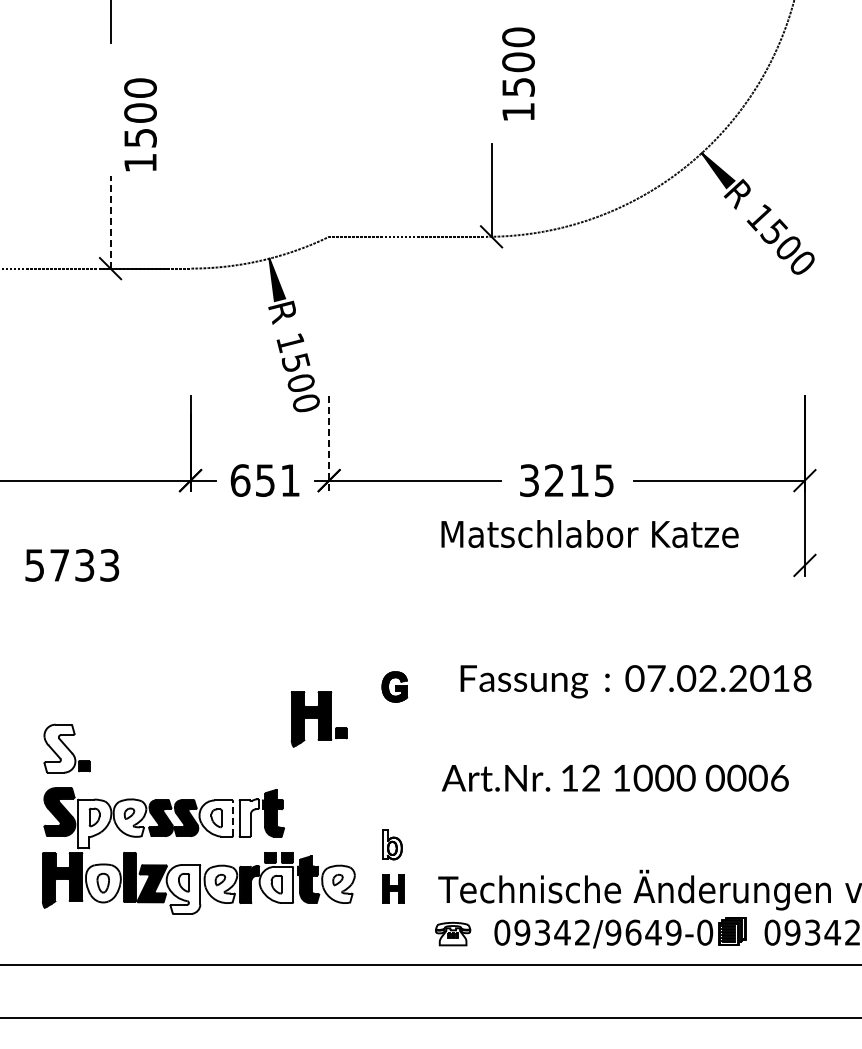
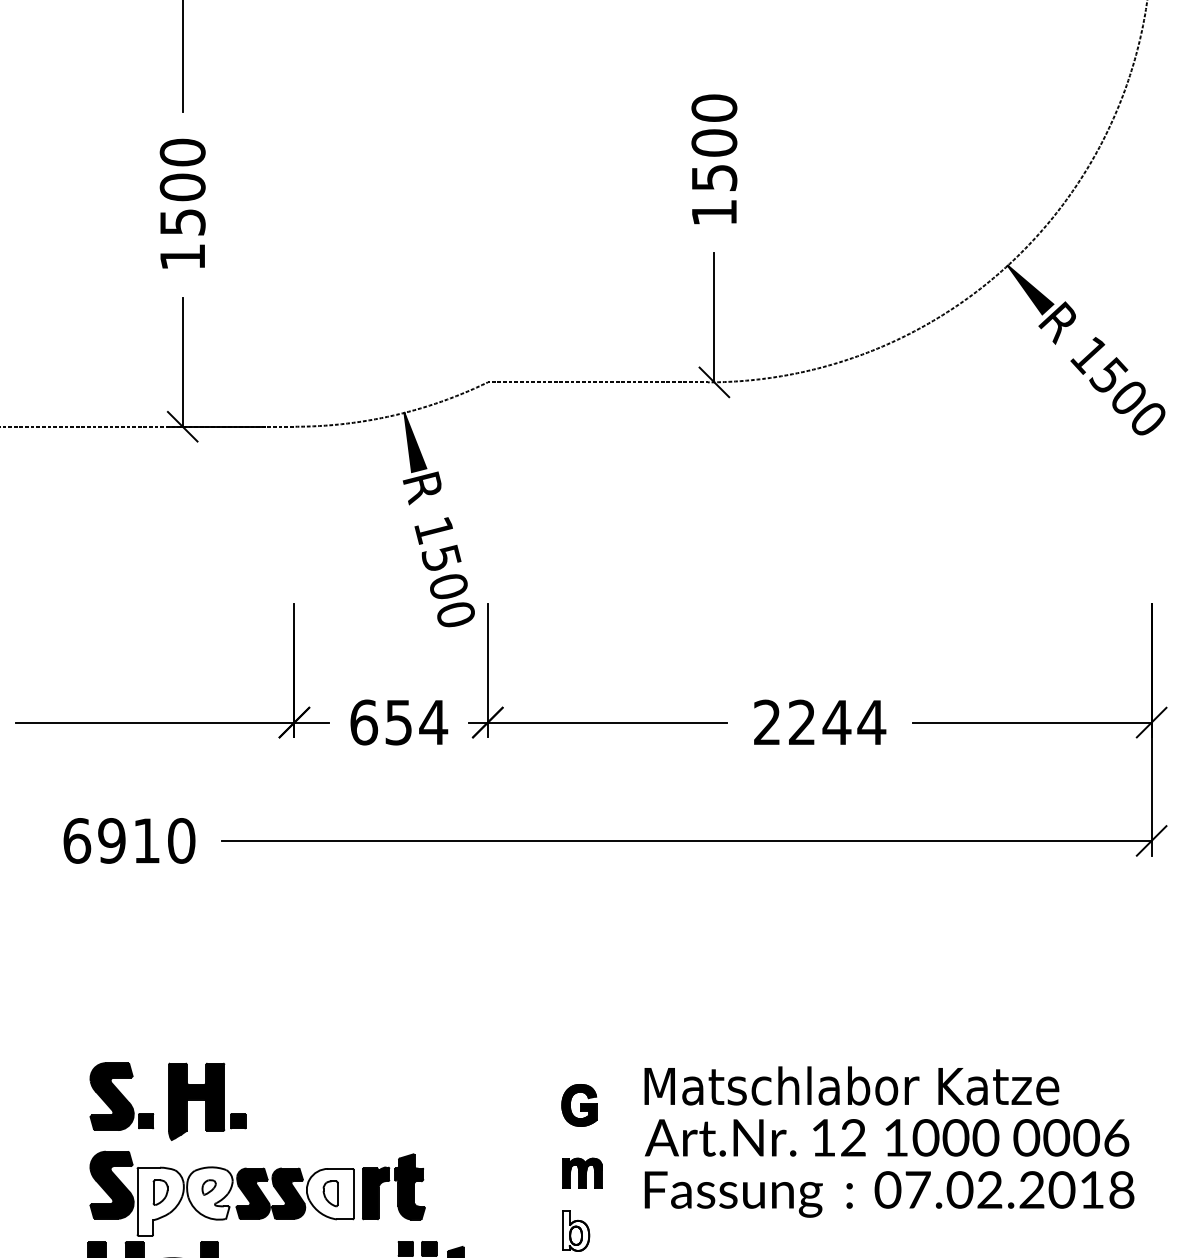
text: (518, 73) -> (714, 158), moved
text: (140, 124) -> (182, 203), moved
line: (110, 221) -> (182, 360), dashed -> solid
line: (329, 443) -> (488, 670), dashed -> solid
text: (290, 480) -> (433, 722), 651 -> 654
text: (567, 480) -> (820, 722), 3215 -> 2244
text: (589, 533) -> (851, 1085), moved
text: (72, 565) -> (129, 841), 5733 -> 6910
line: (471, 565) -> (686, 841), added
text: (635, 681) -> (888, 1194), moved
part: (394, 686) -> (578, 1104), moved
part: (318, 719) -> (206, 1101), moved
fill: (59, 748) -> (111, 1096), added
part: (396, 803) -> (581, 1173), added
fill: (248, 817) -> (375, 1192), added
line: (233, 818) -> (354, 1194), dashed -> solid

